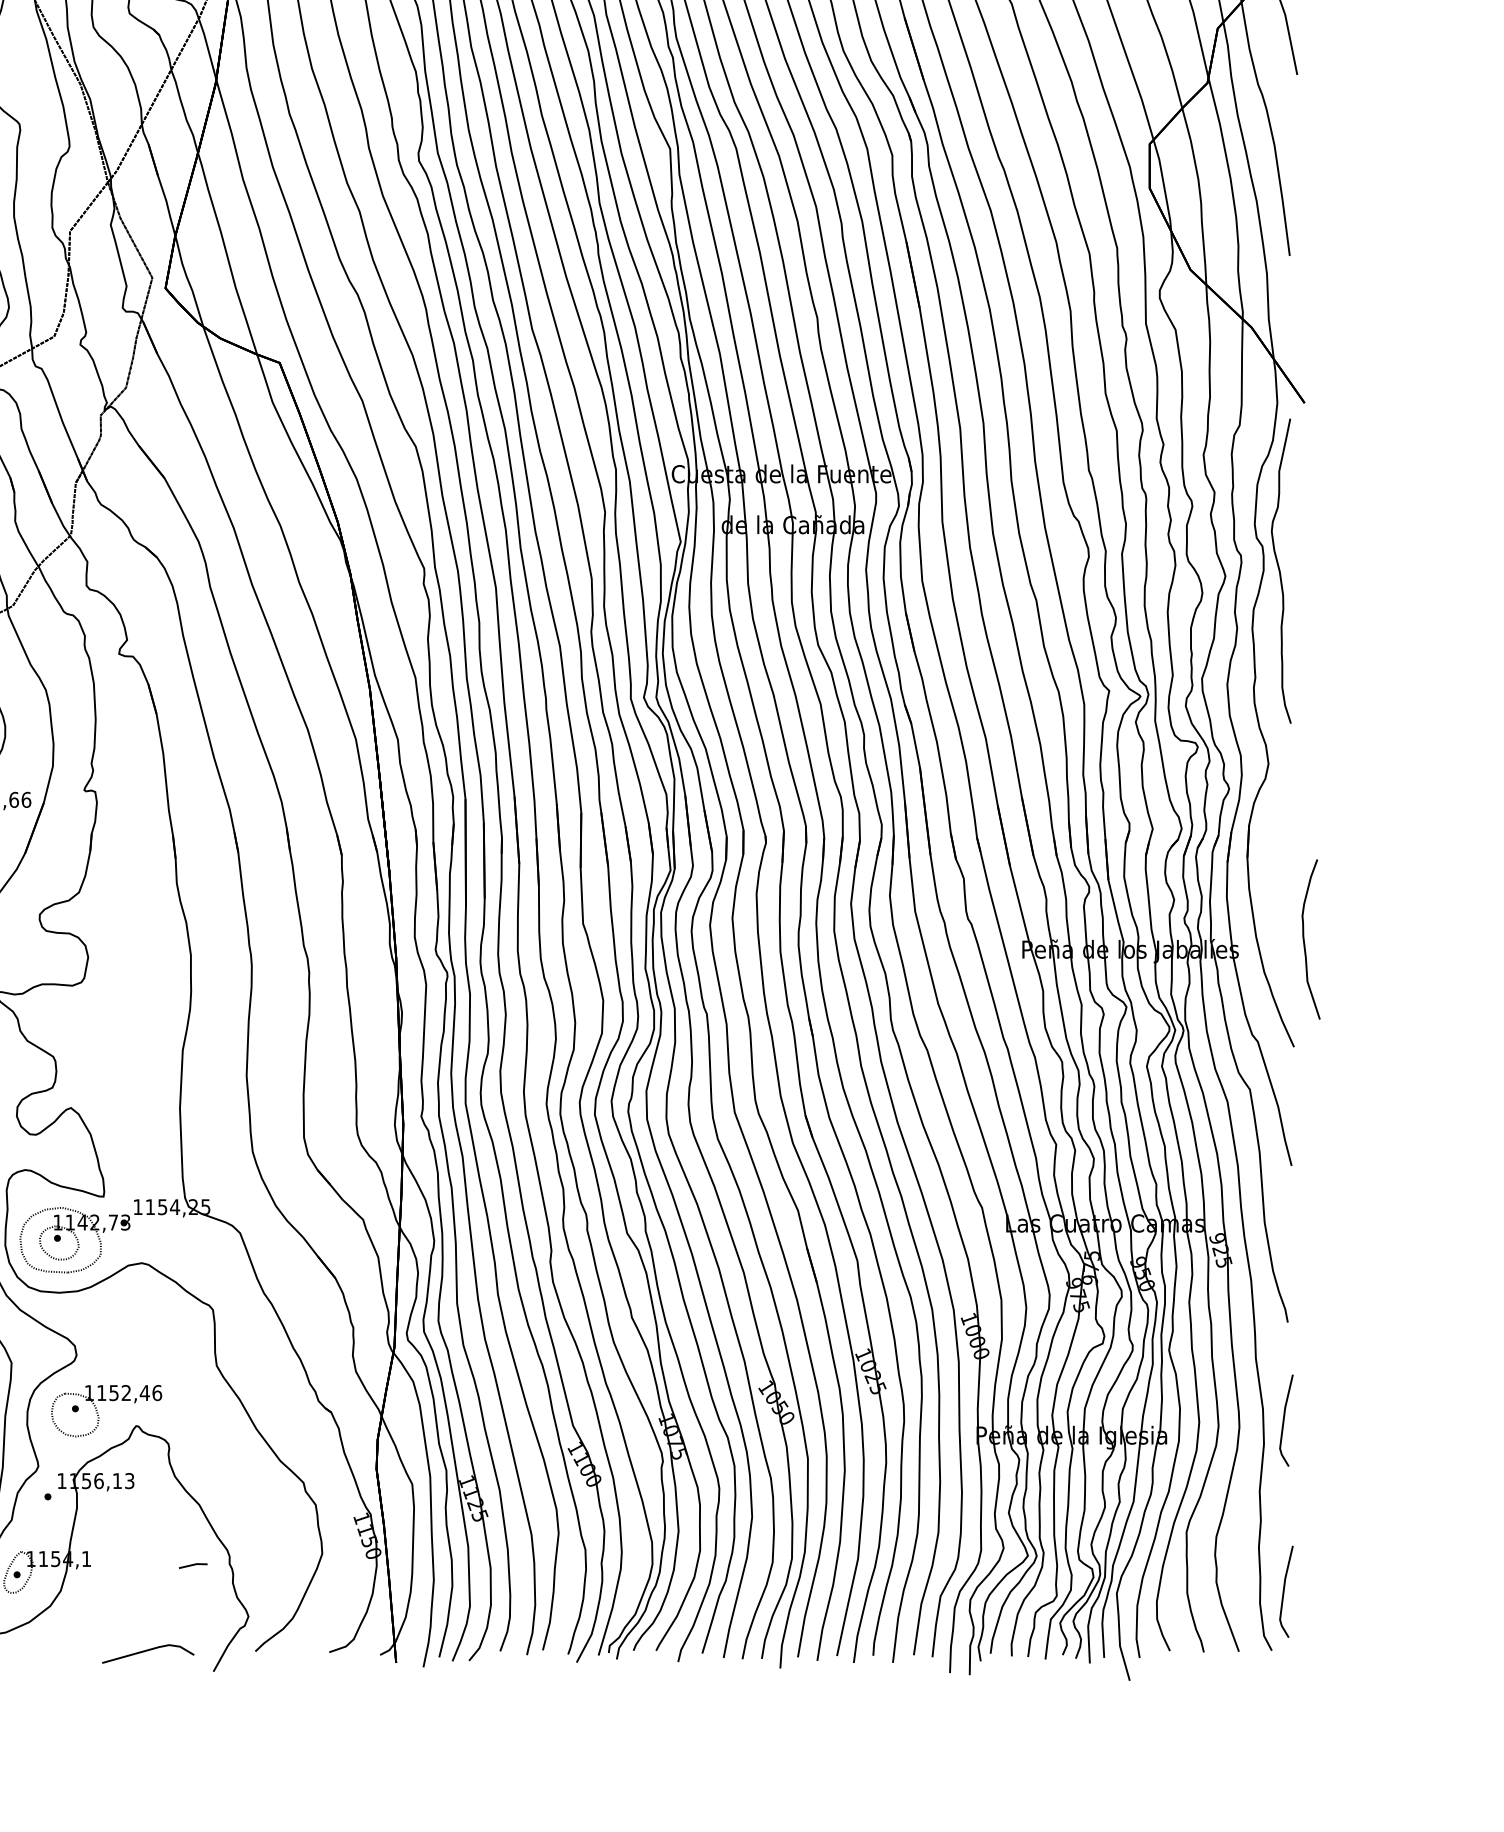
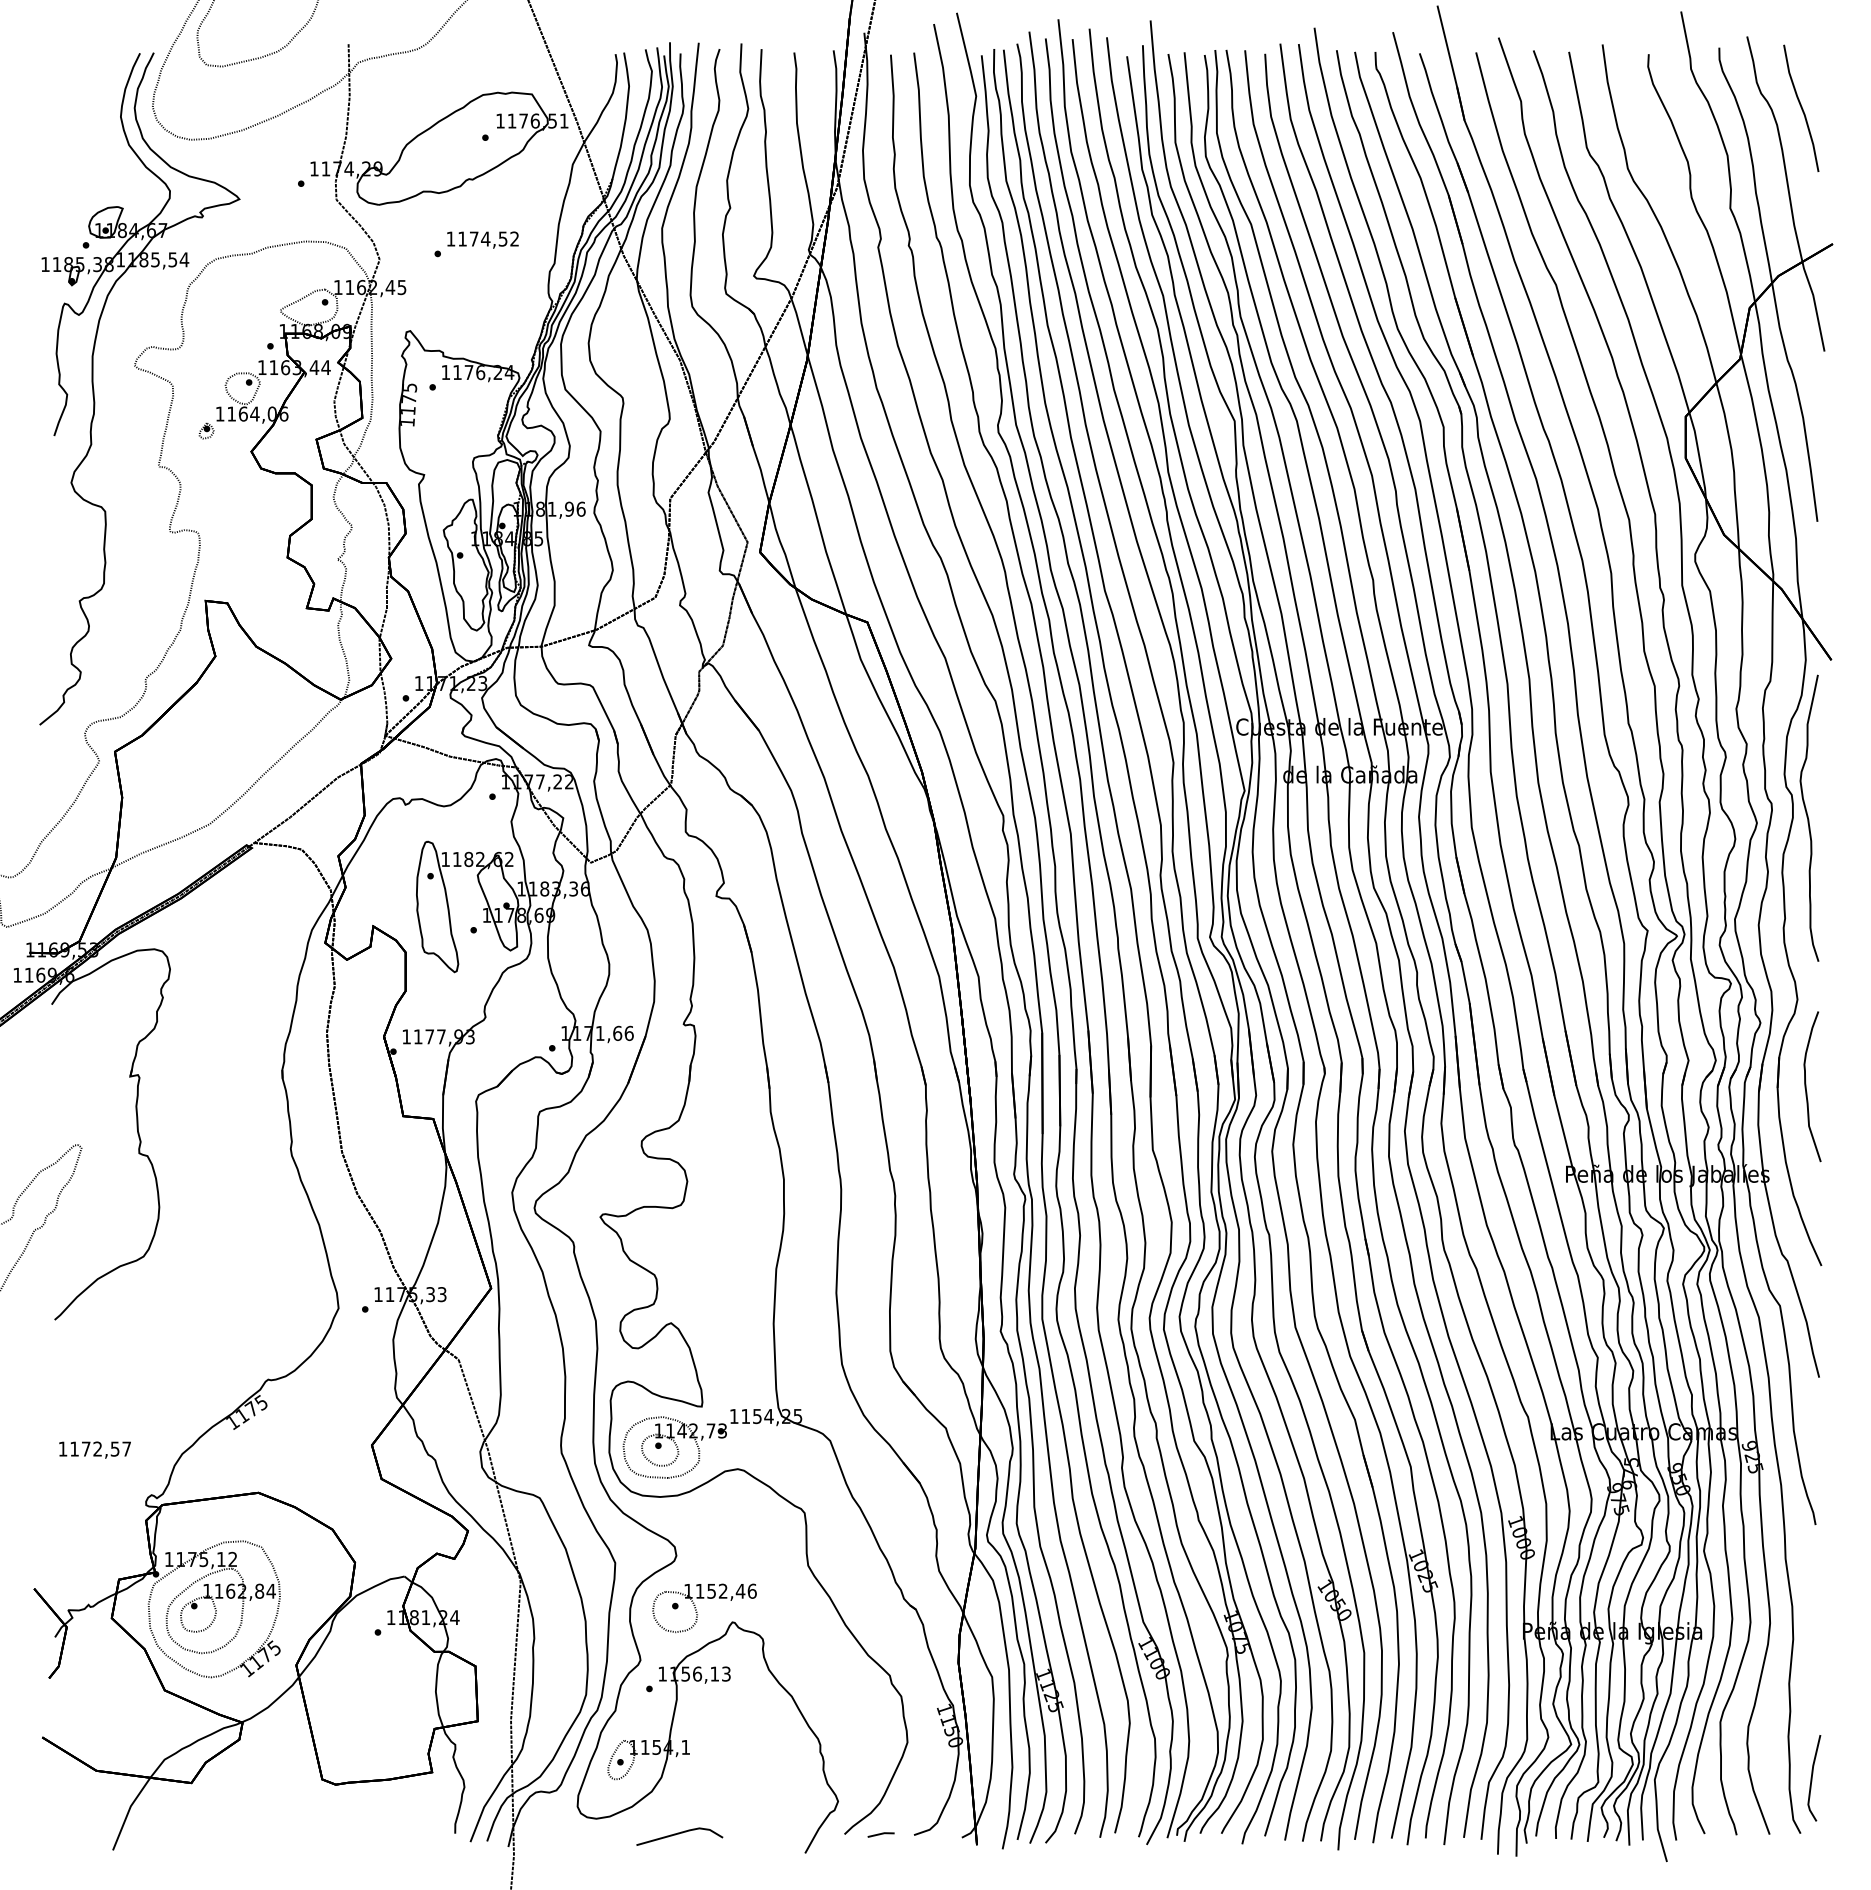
curve: (1304, 939) -> (1806, 1086), moved
line: (1284, 1420) -> (1812, 1617), removed
line: (192, 1565) -> (880, 1834), moved
line: (147, 1651) -> (679, 1834), moved

